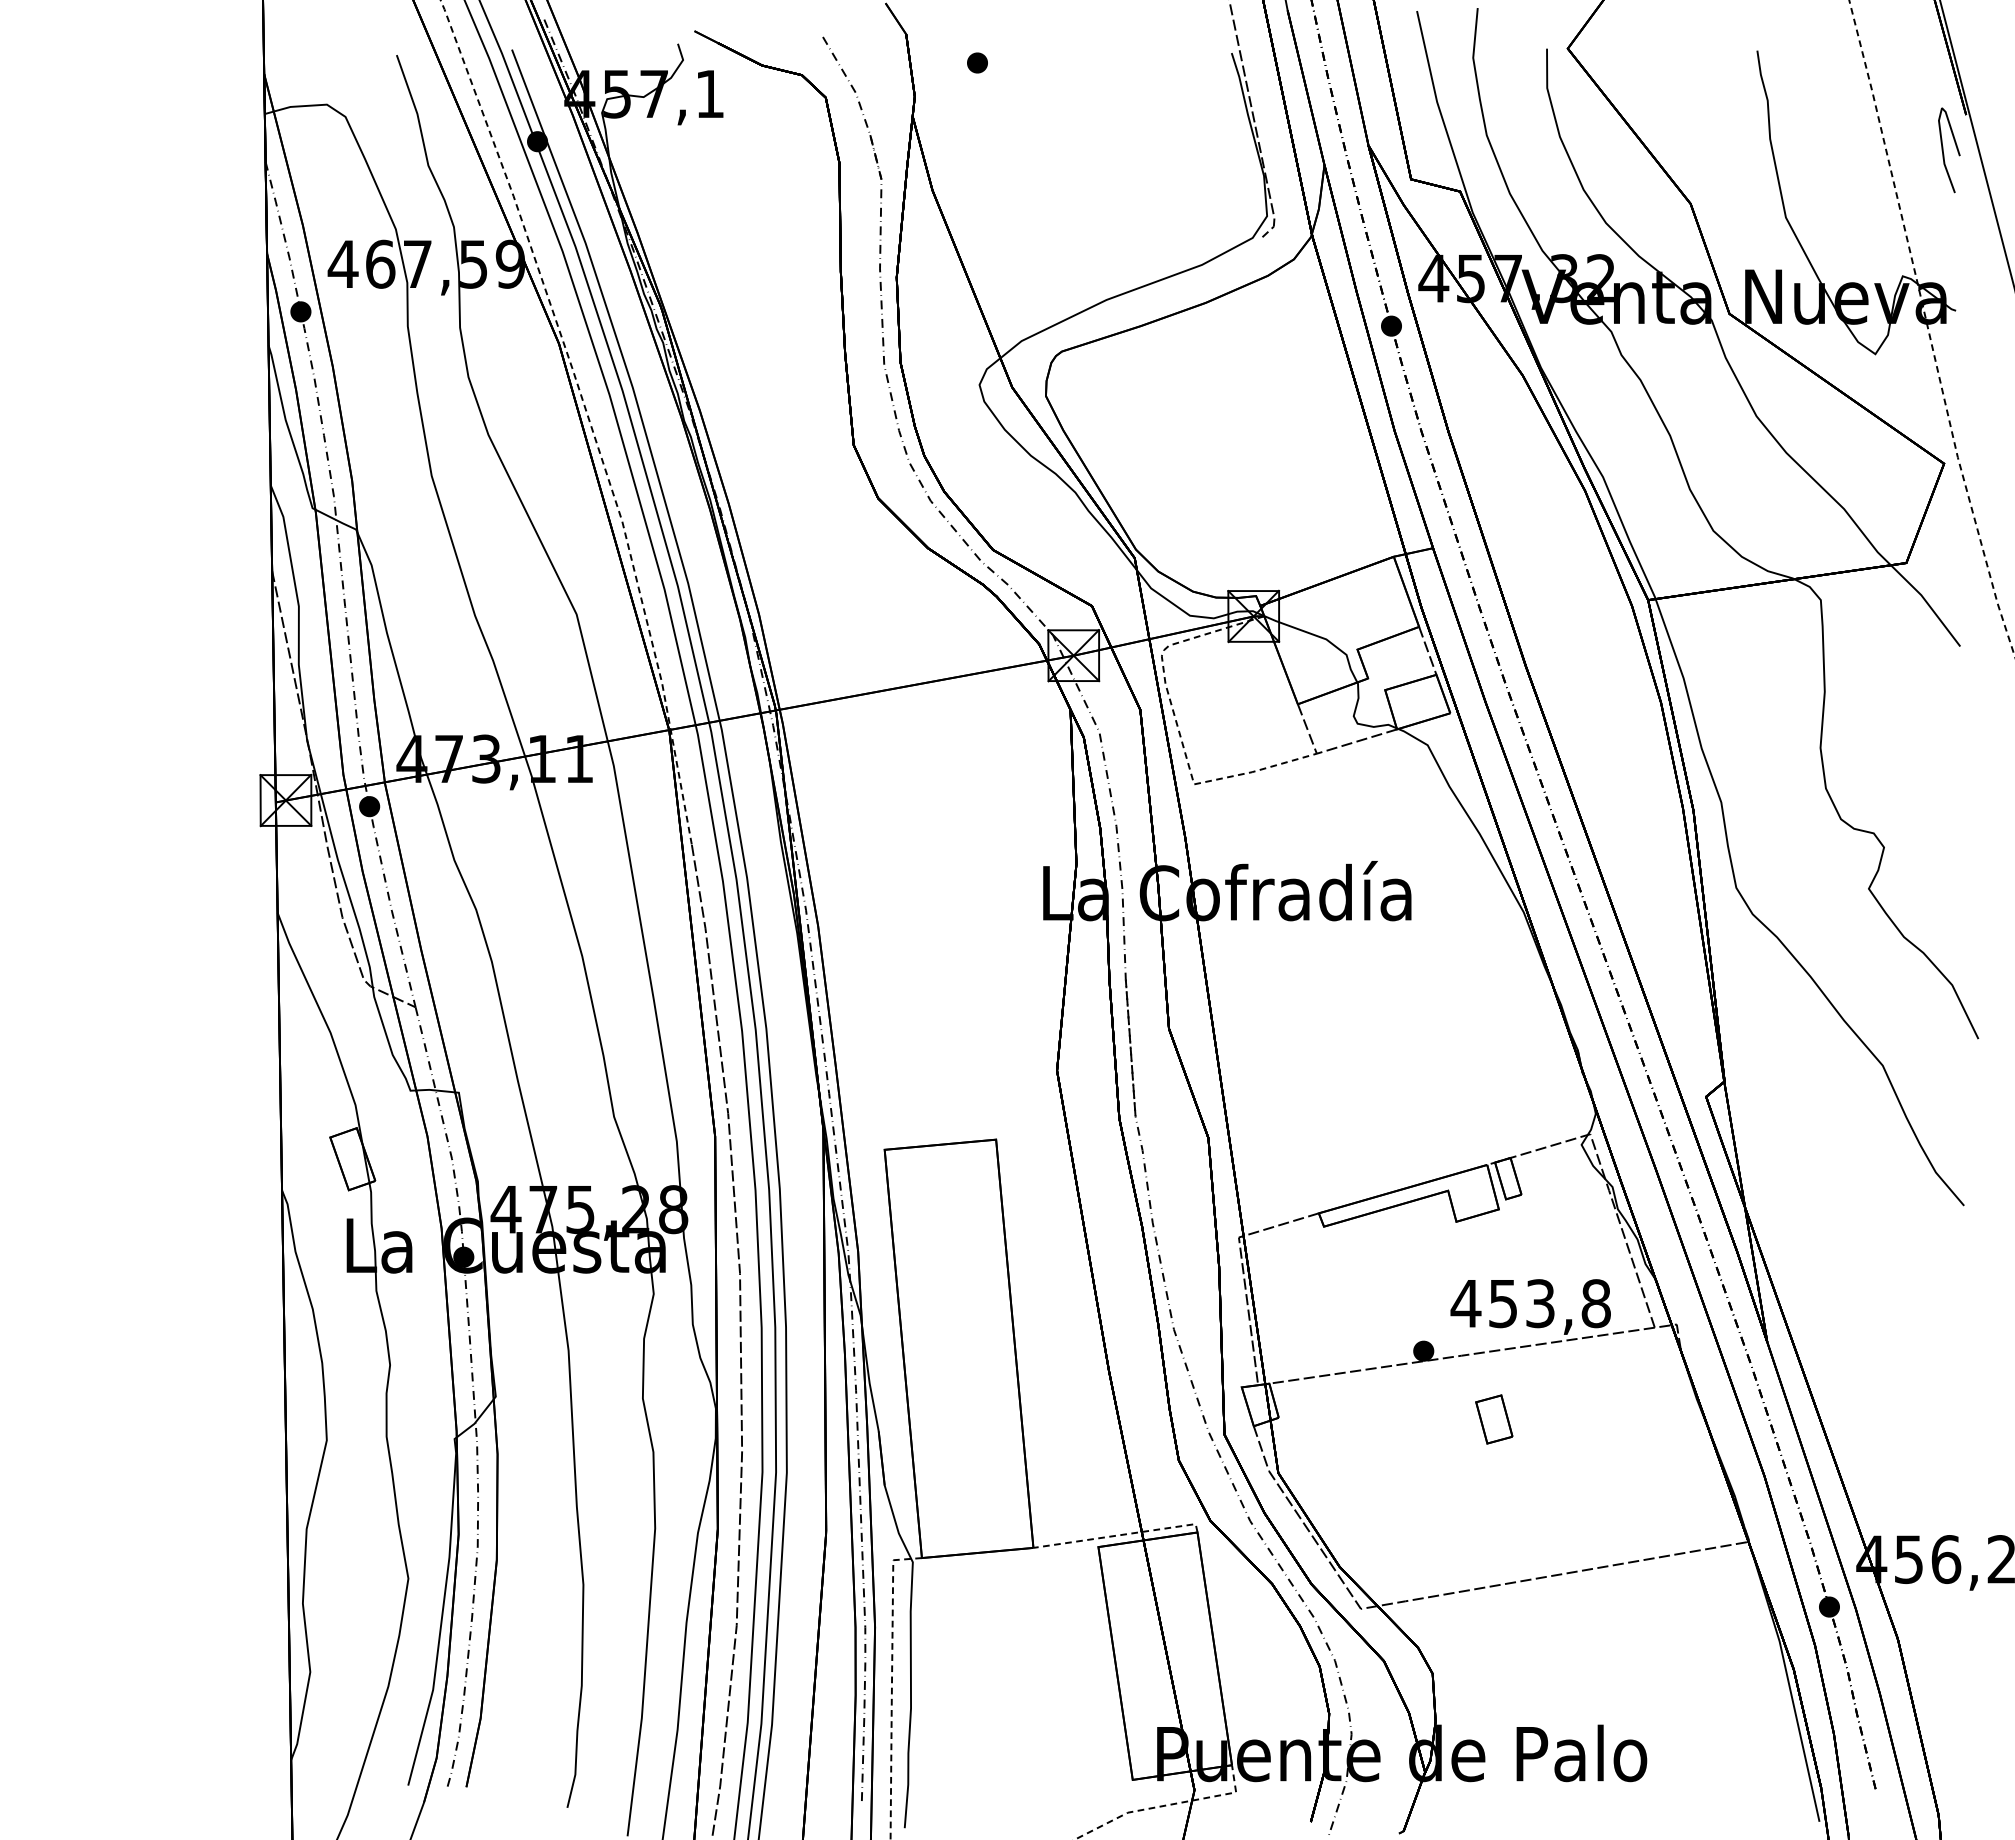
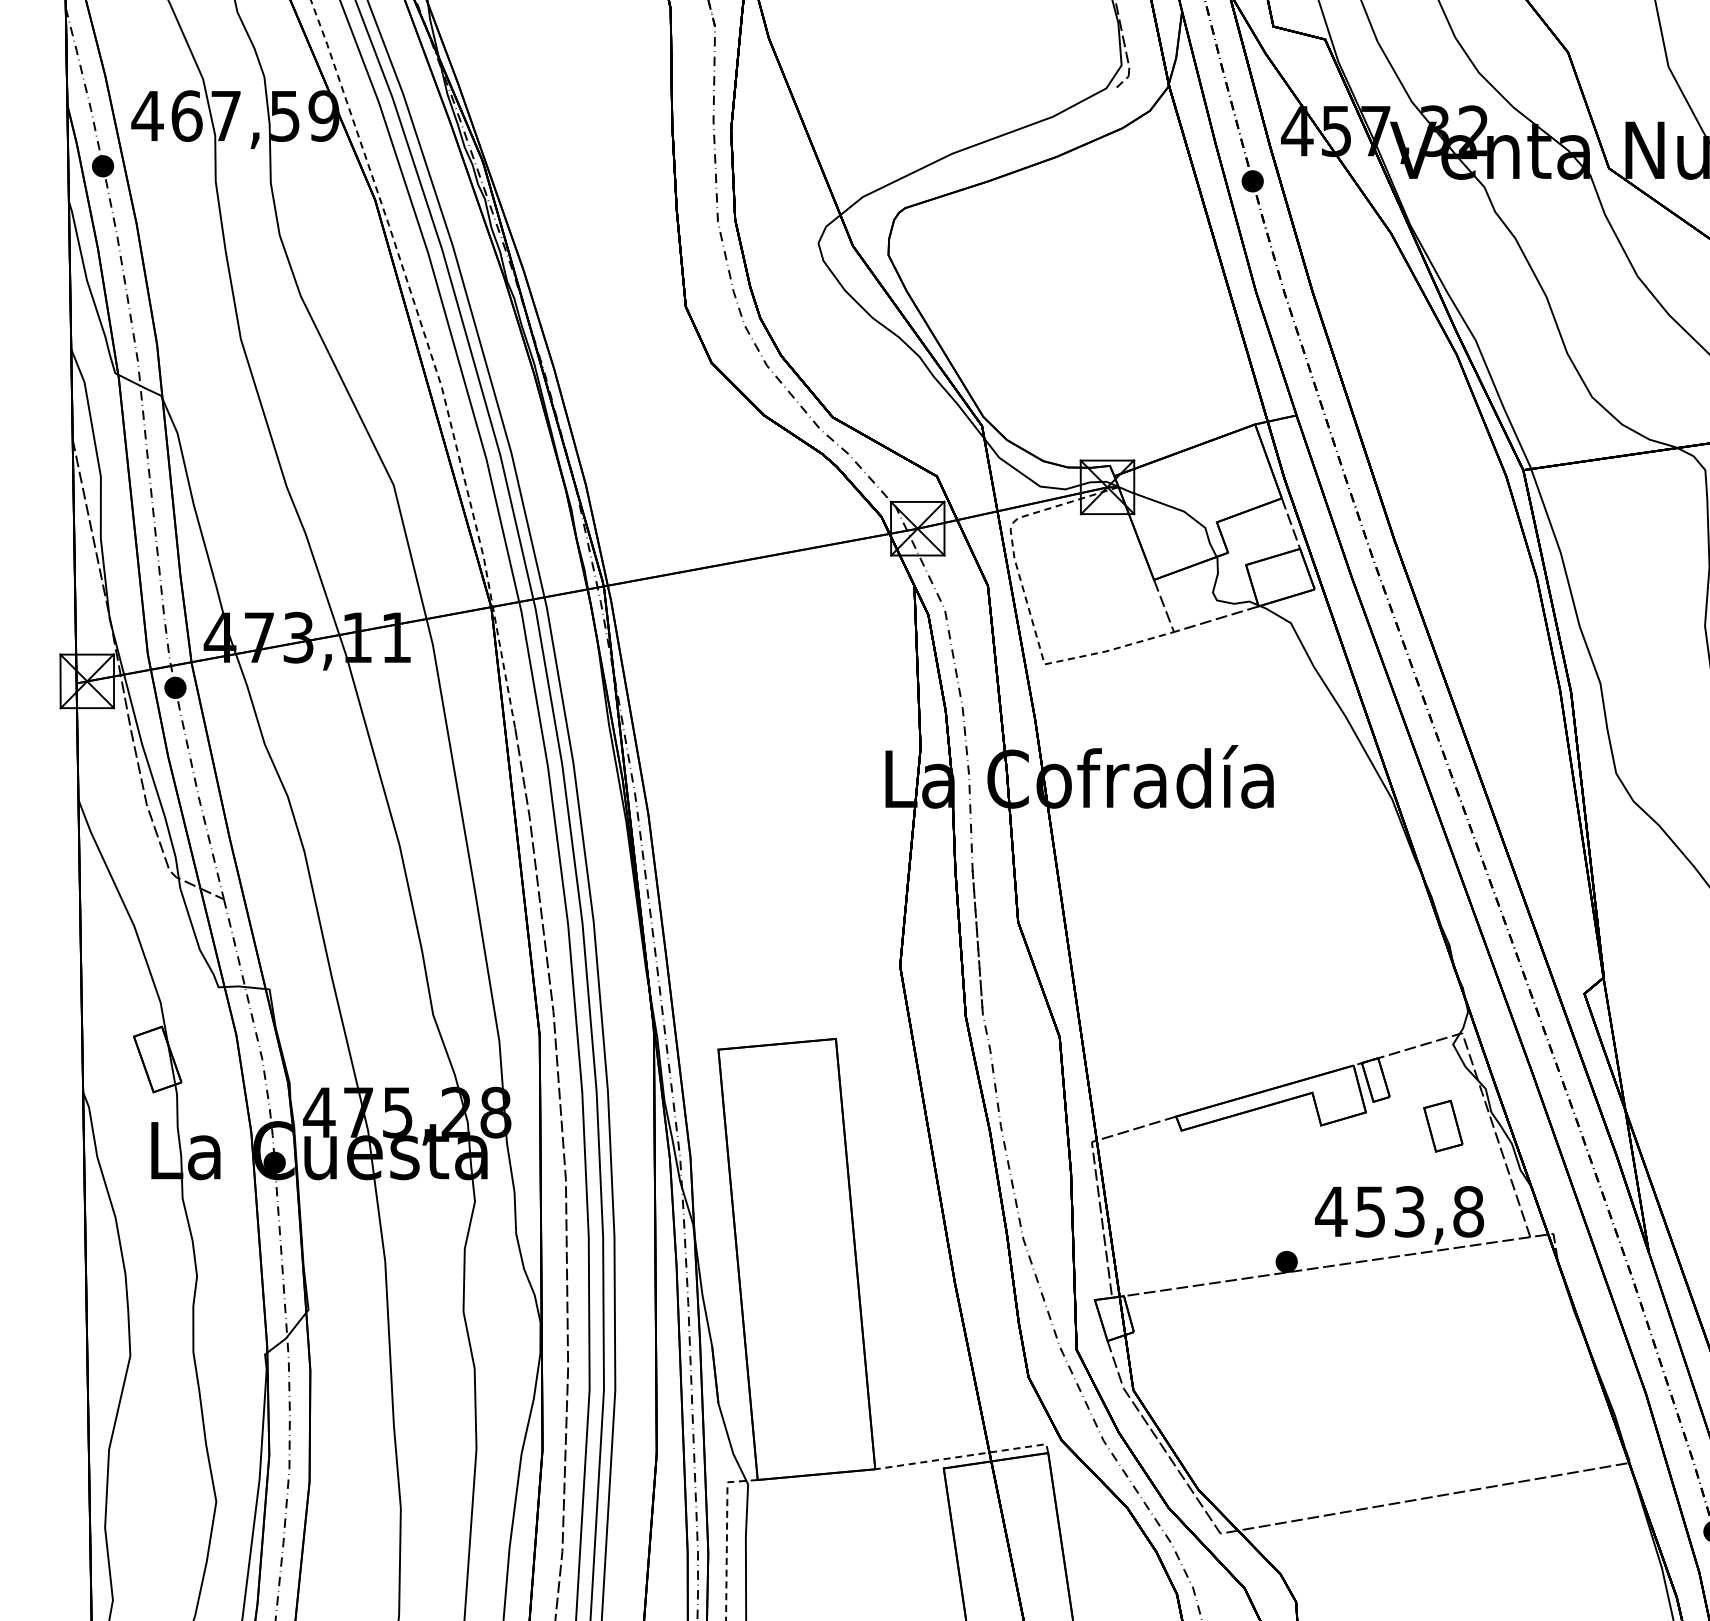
part: (1494, 1419) -> (1443, 1126), moved

